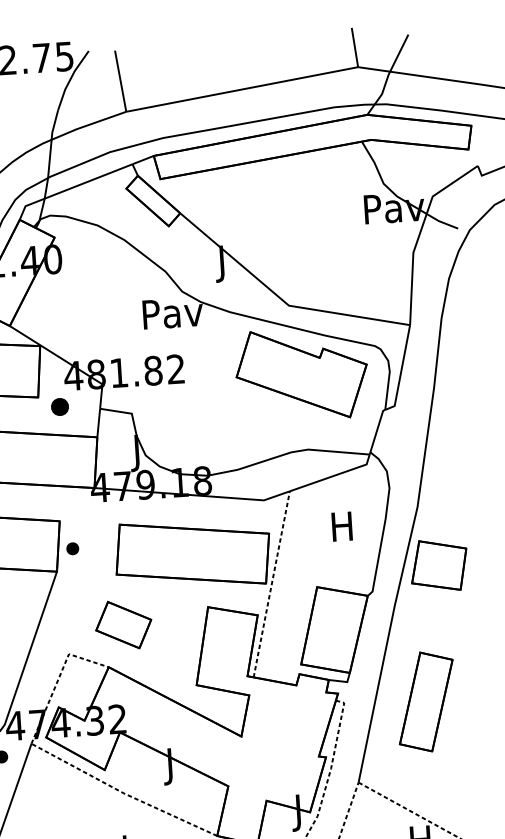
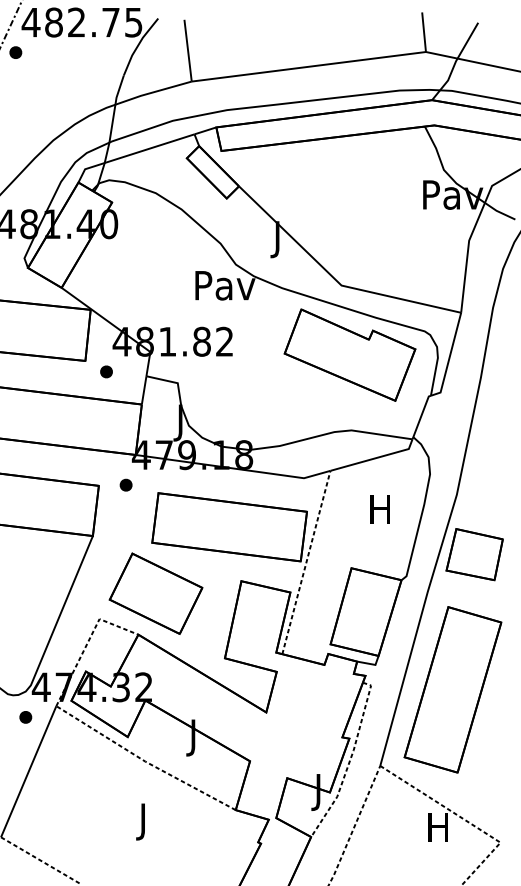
part: (59, 406) -> (106, 371), size x0.71
part: (72, 548) -> (125, 484), moved
part: (123, 624) -> (155, 593), size x1.67
part: (425, 701) -> (452, 689), size x1.67

